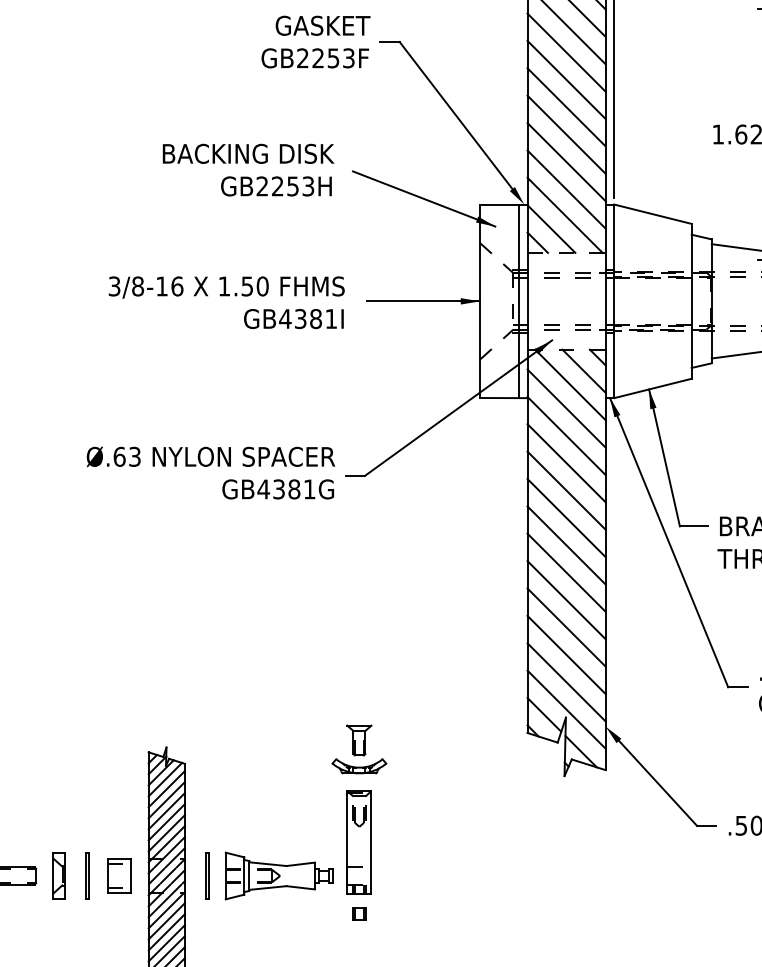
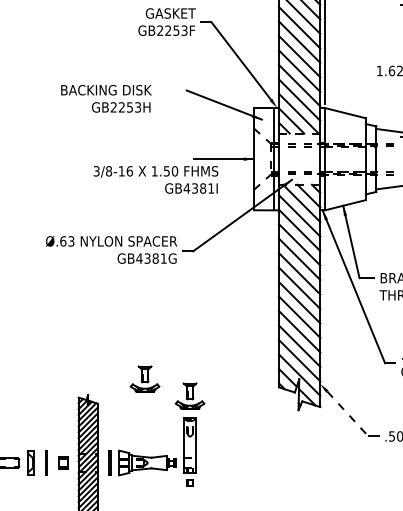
text: (248, 169) -> (106, 98), moved
text: (225, 301) -> (155, 179), moved
part: (273, 716) -> (144, 378), added
line: (659, 784) -> (348, 414), solid -> dashed
part: (118, 875) -> (62, 462), size x0.7

